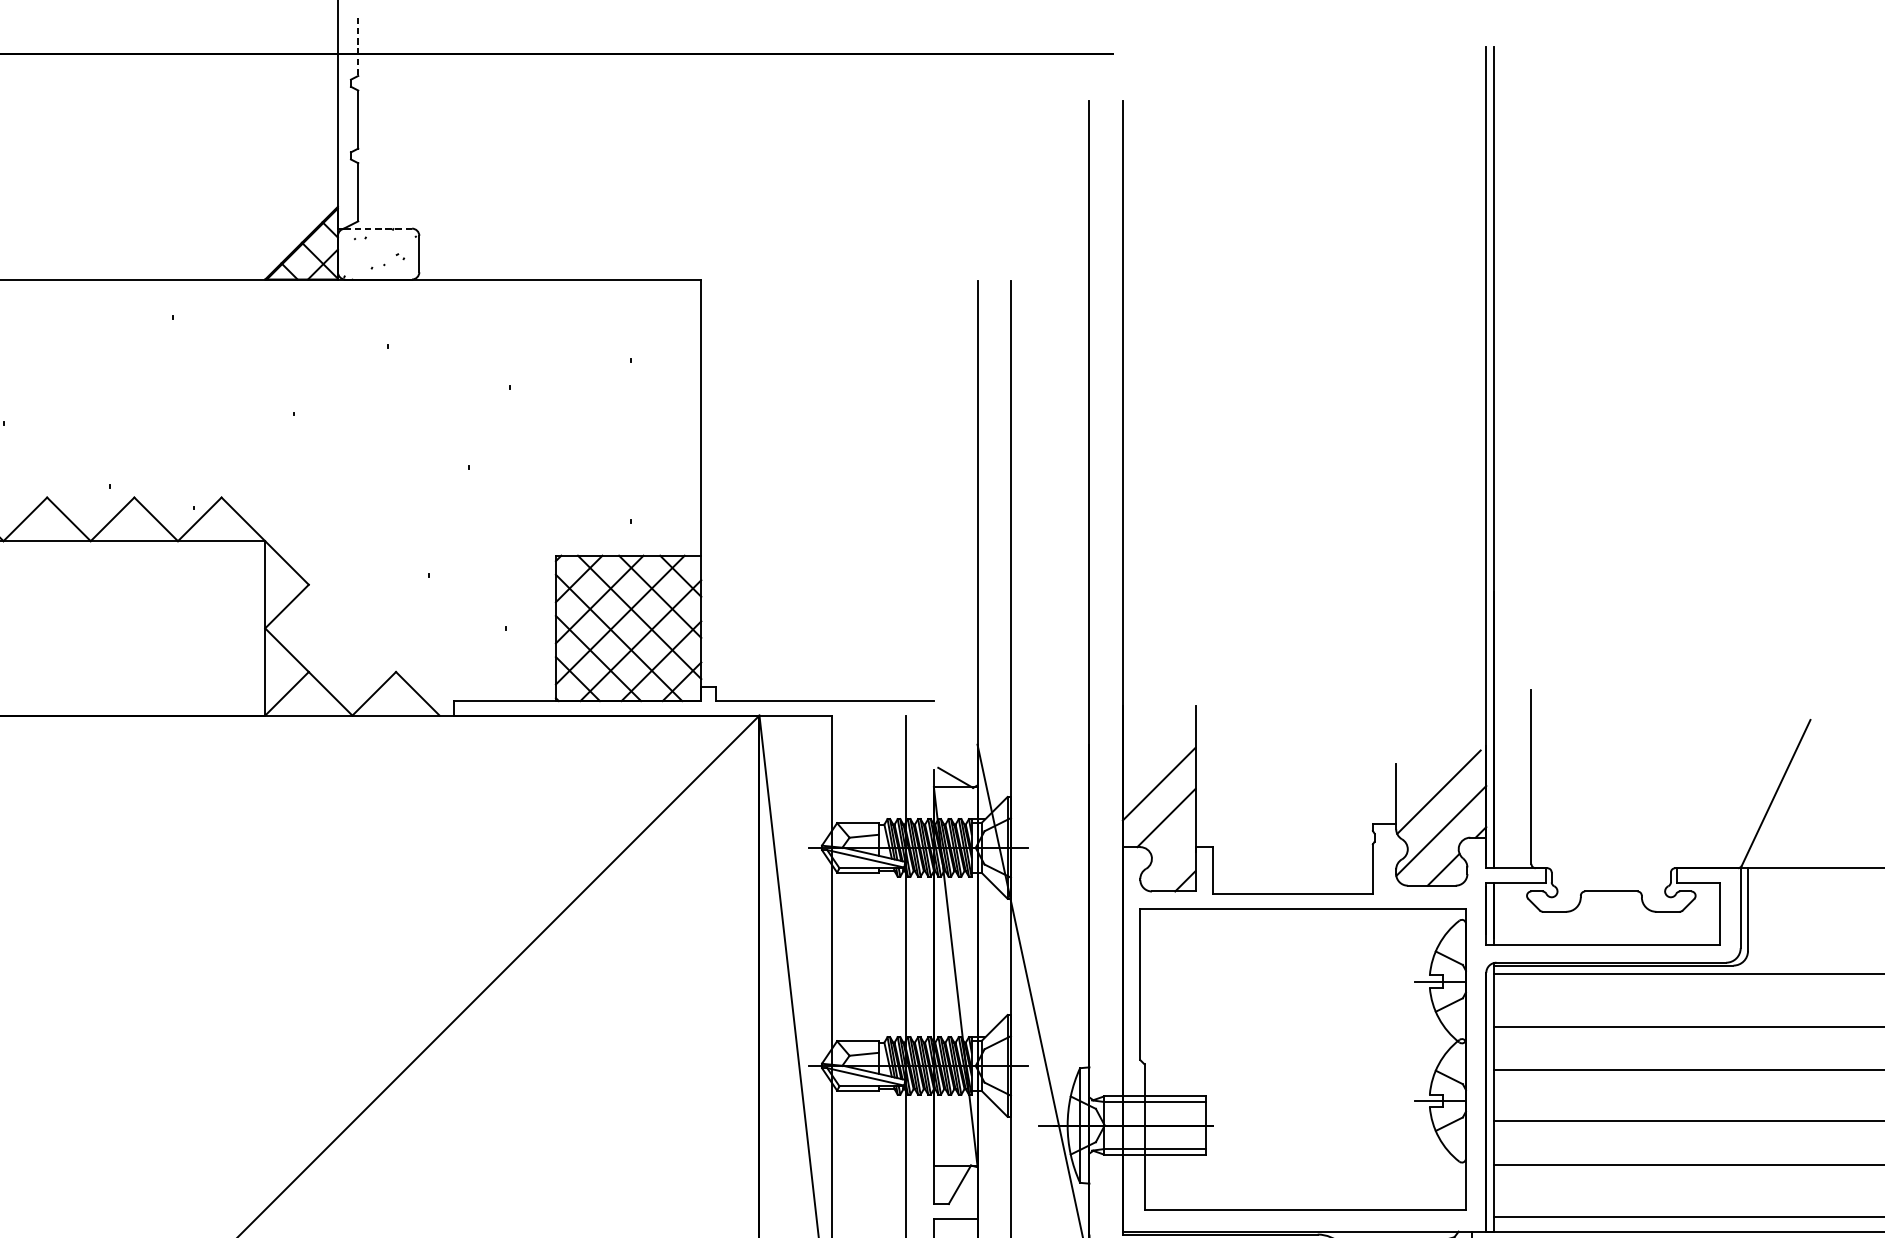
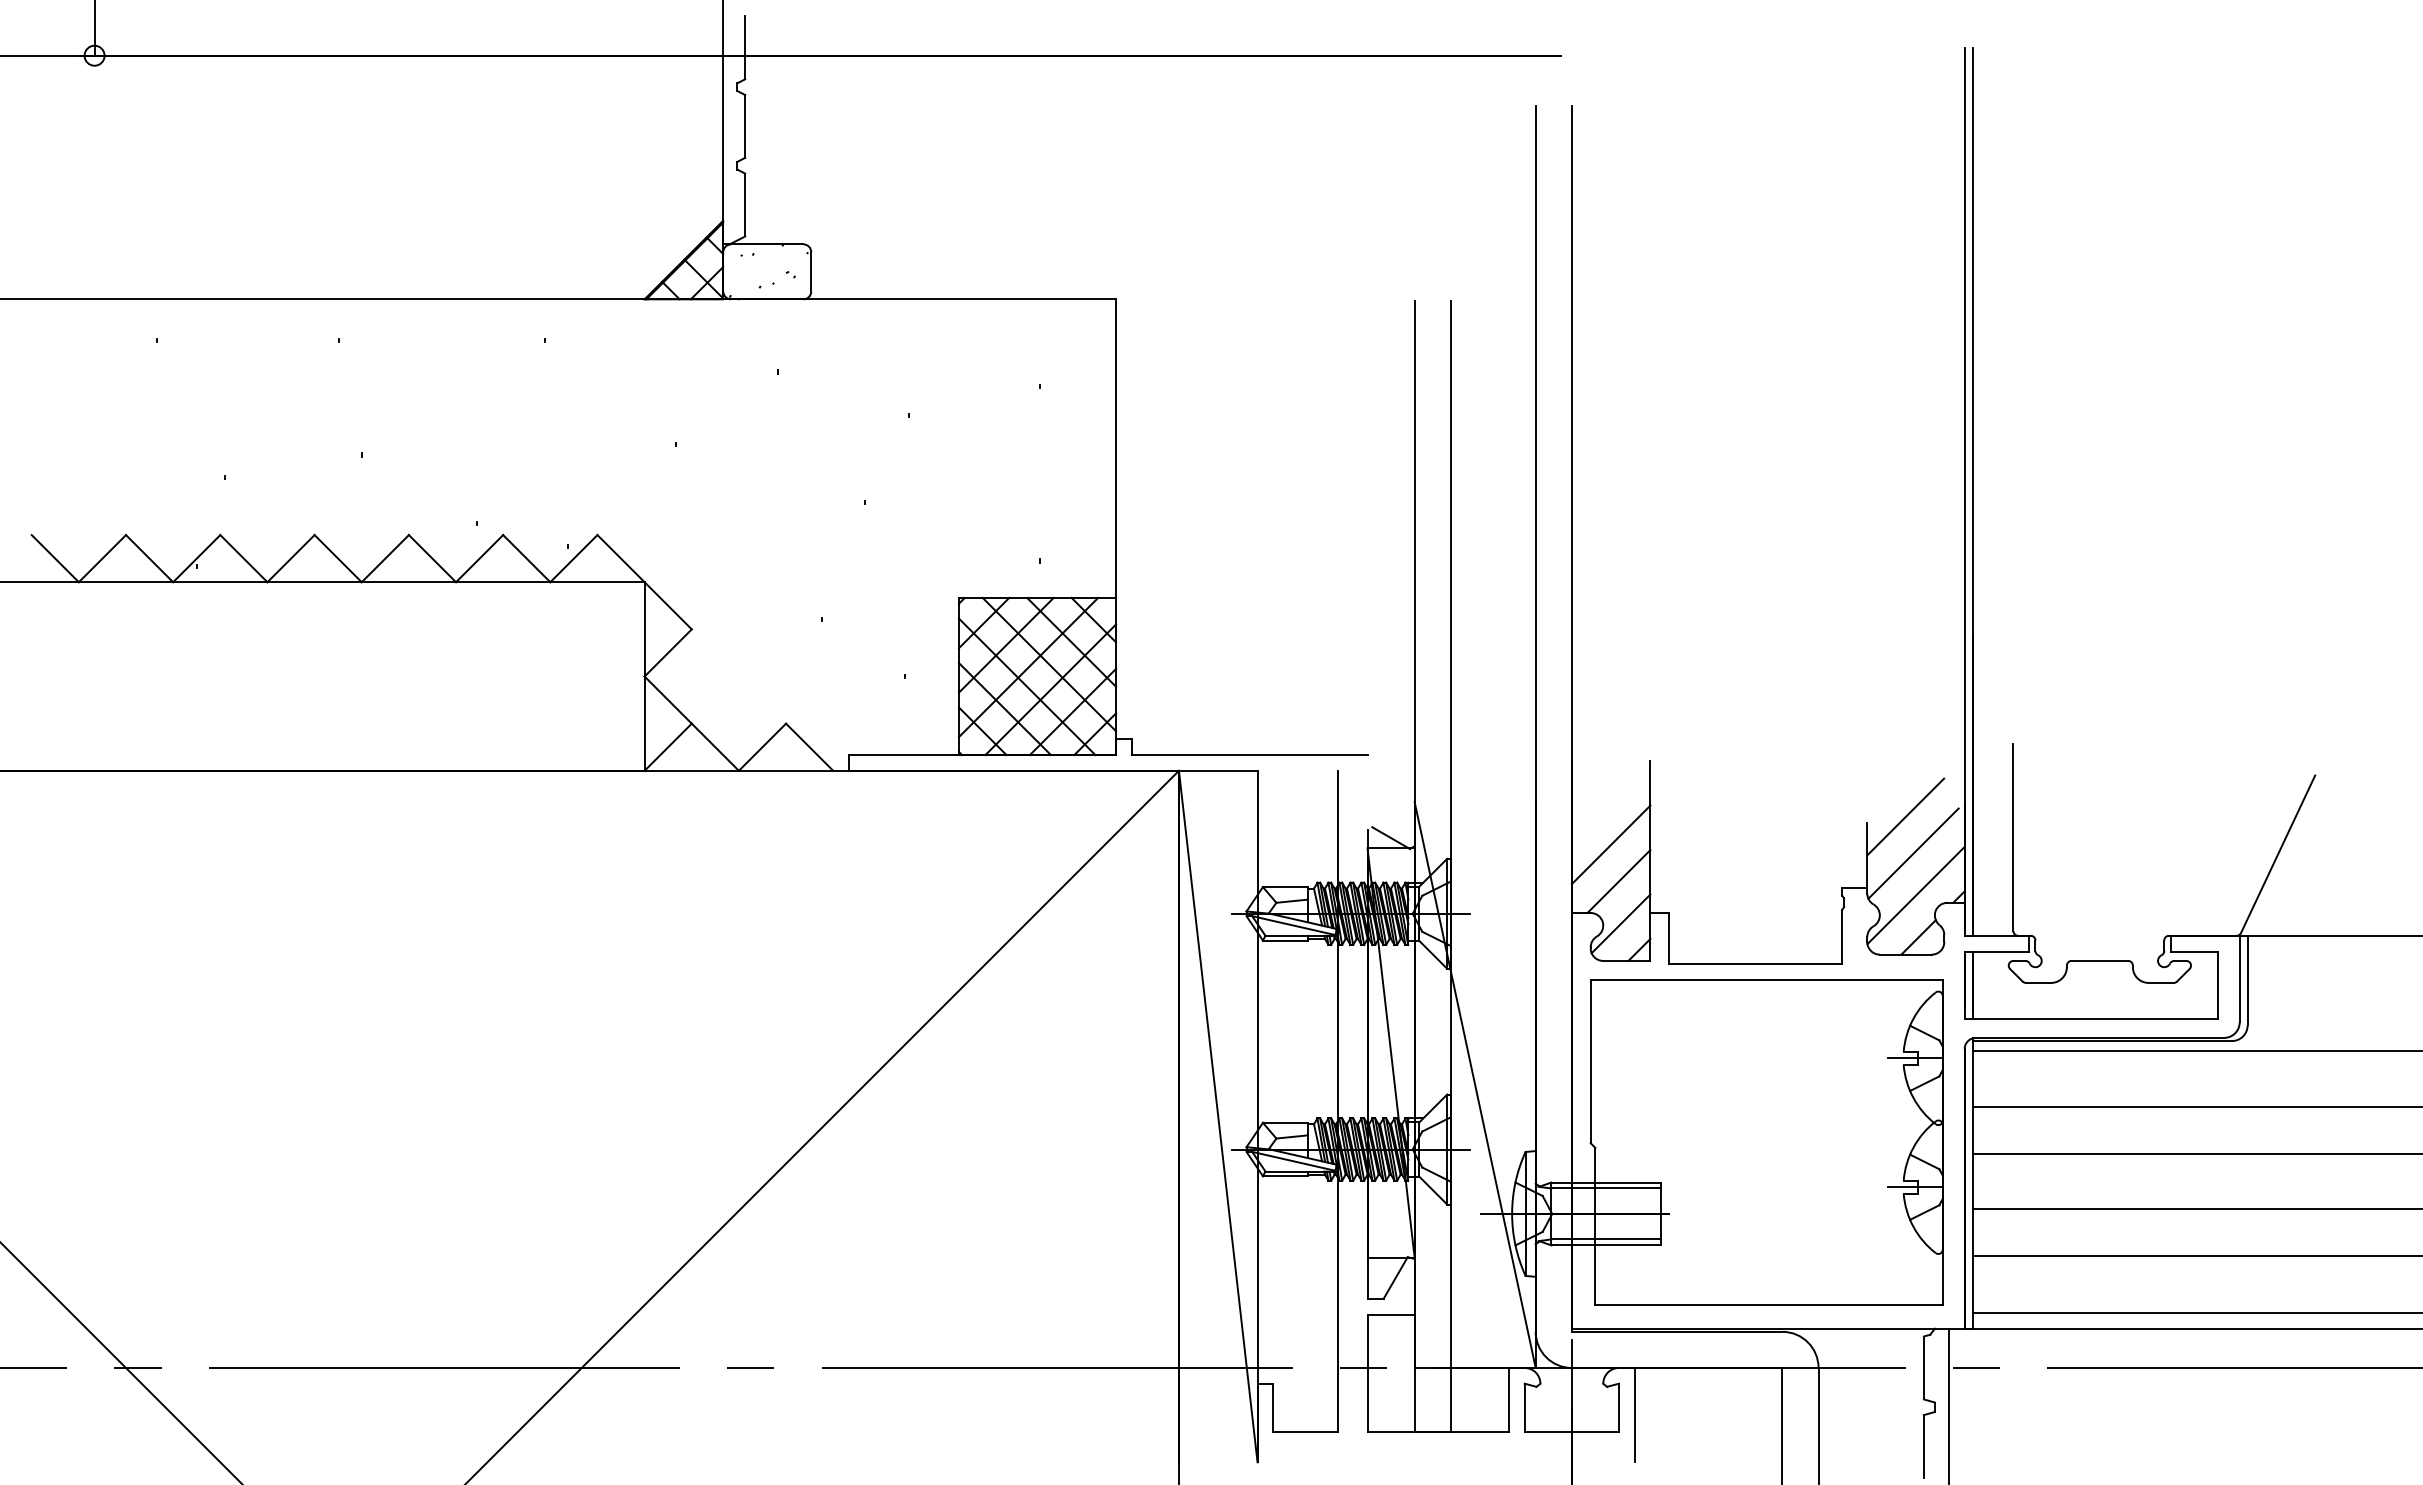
line: (358, 47) -> (745, 48), dashed -> solid
line: (377, 228) -> (766, 244), dashed -> solid
line: (1431, 757) -> (1905, 816), added
line: (1167, 856) -> (1620, 923), added

